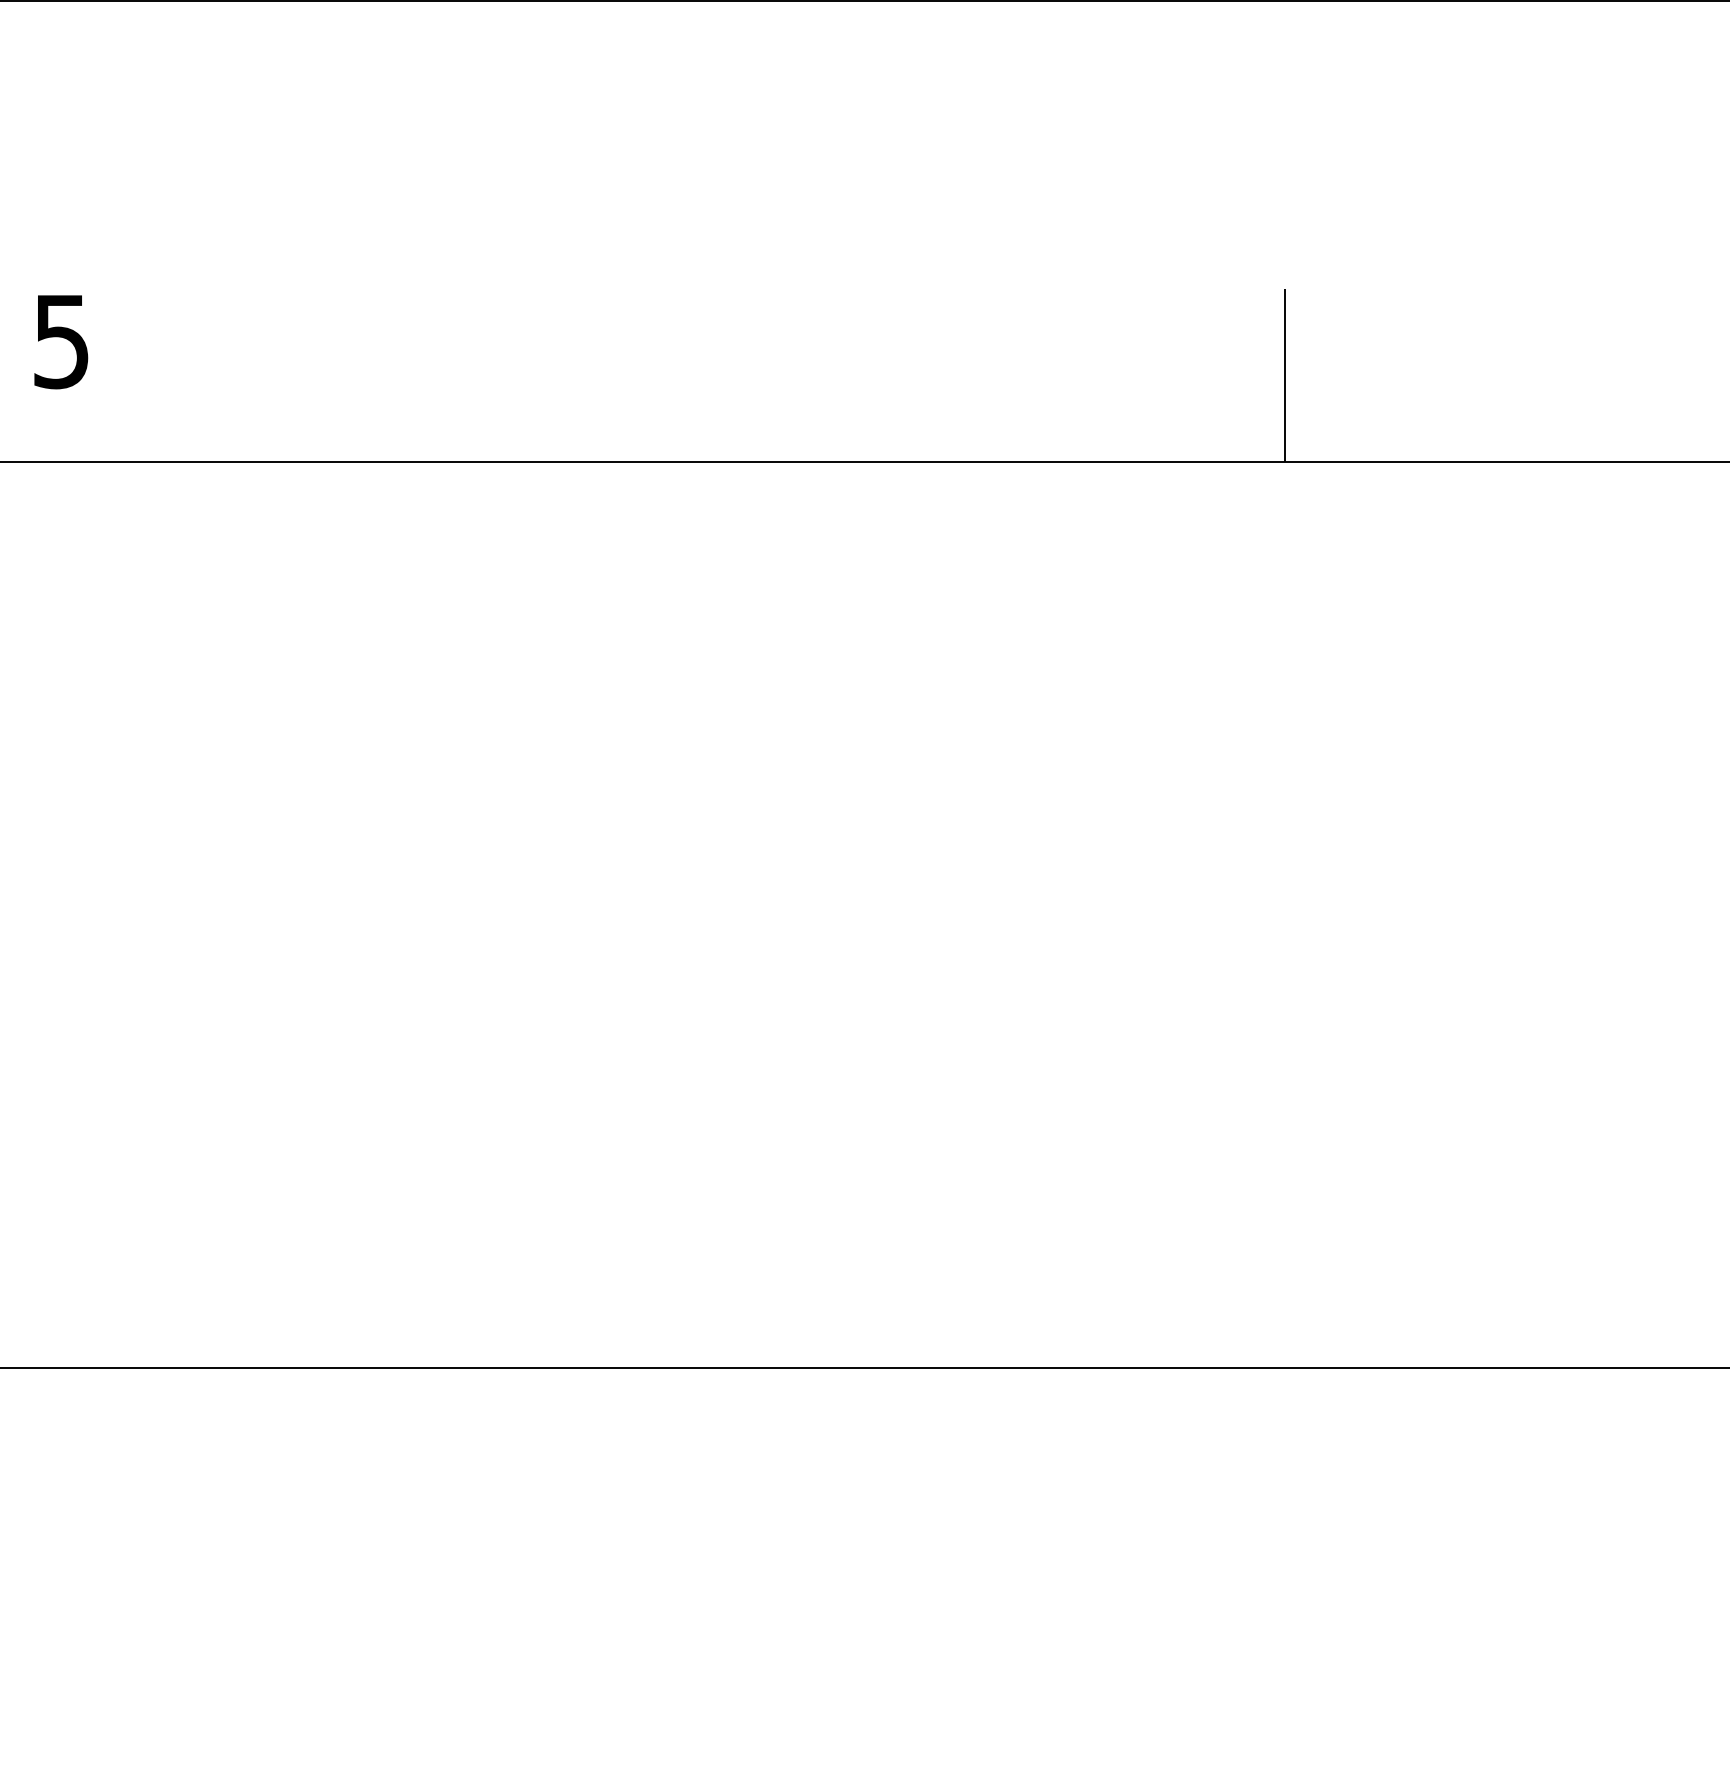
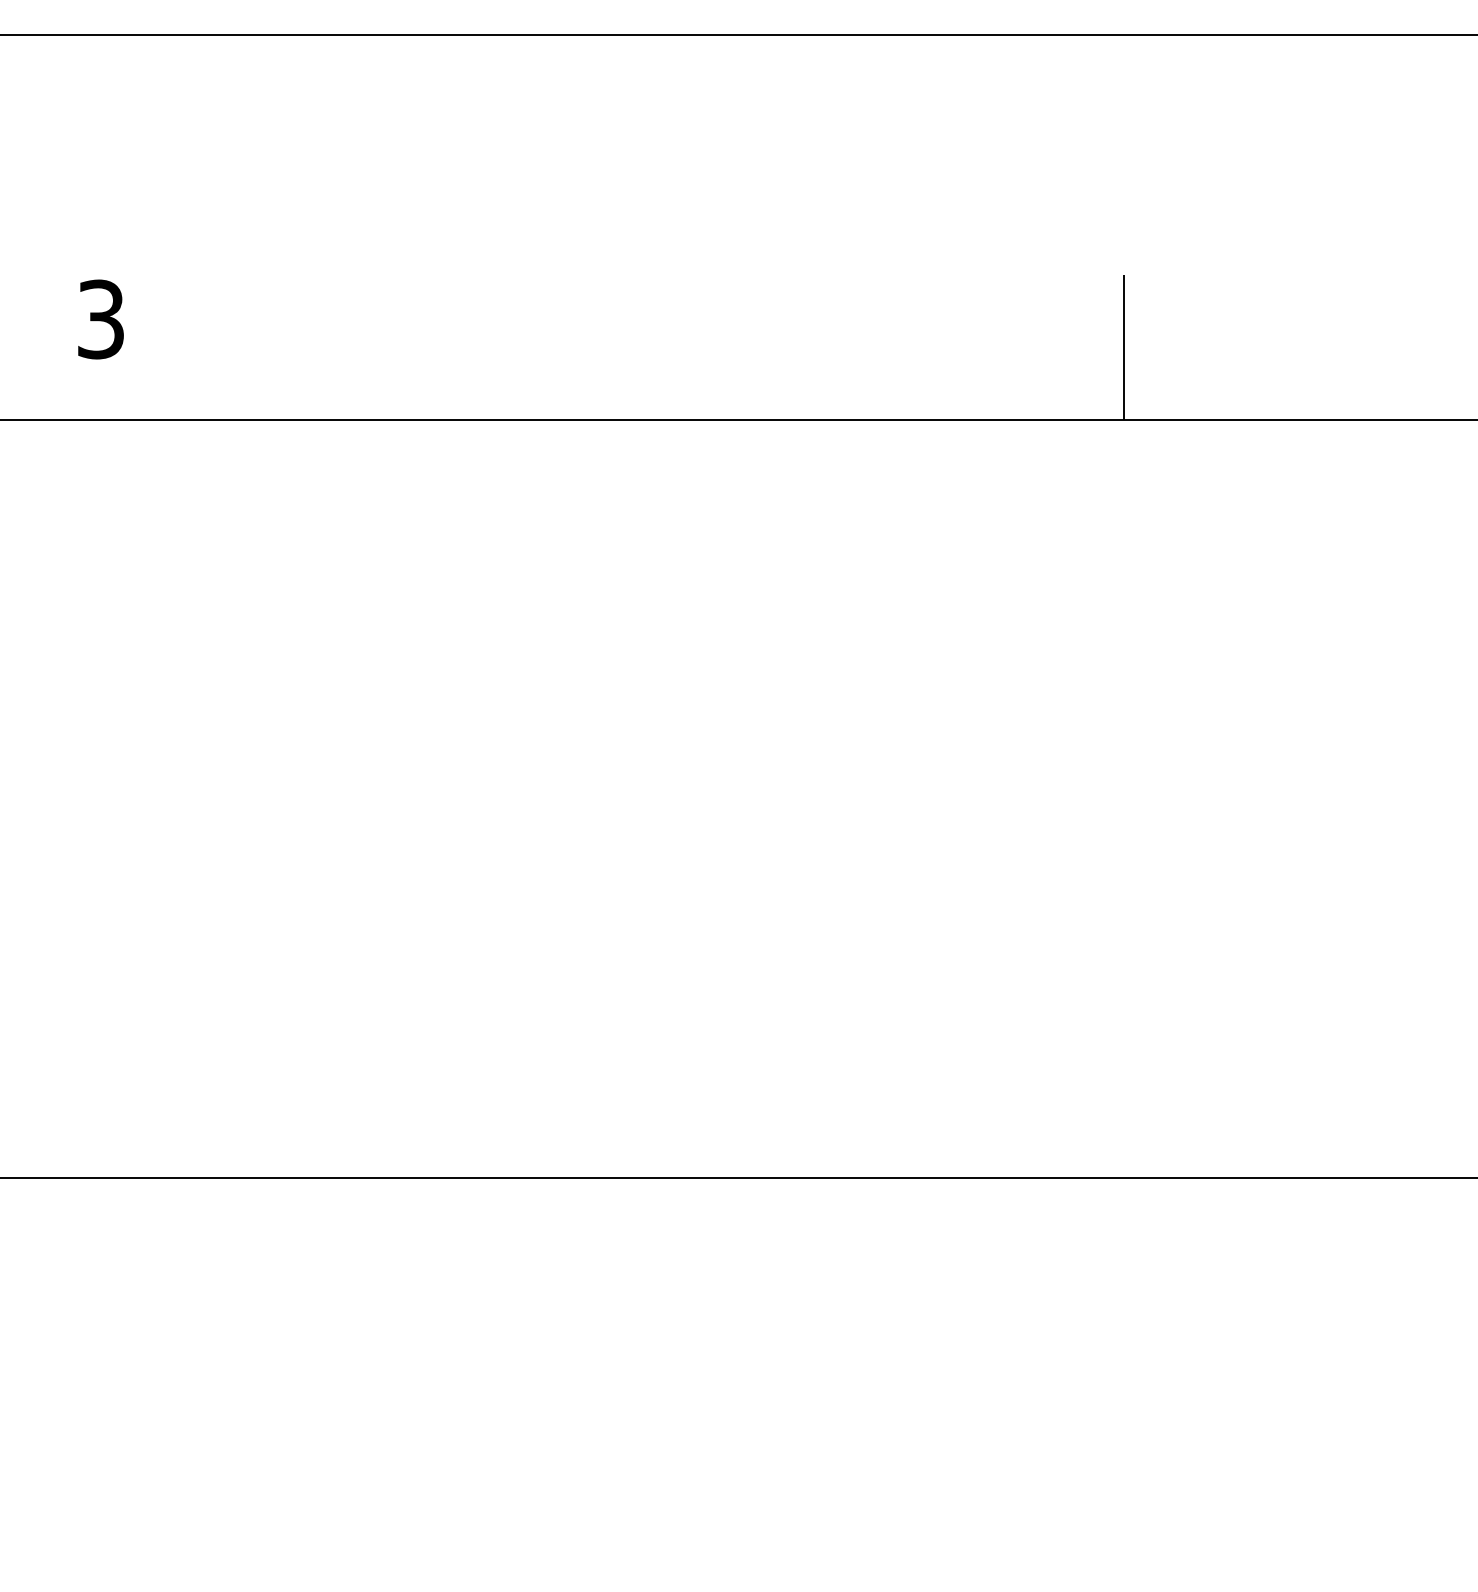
text: (60, 340) -> (100, 318), 5 -> 3

